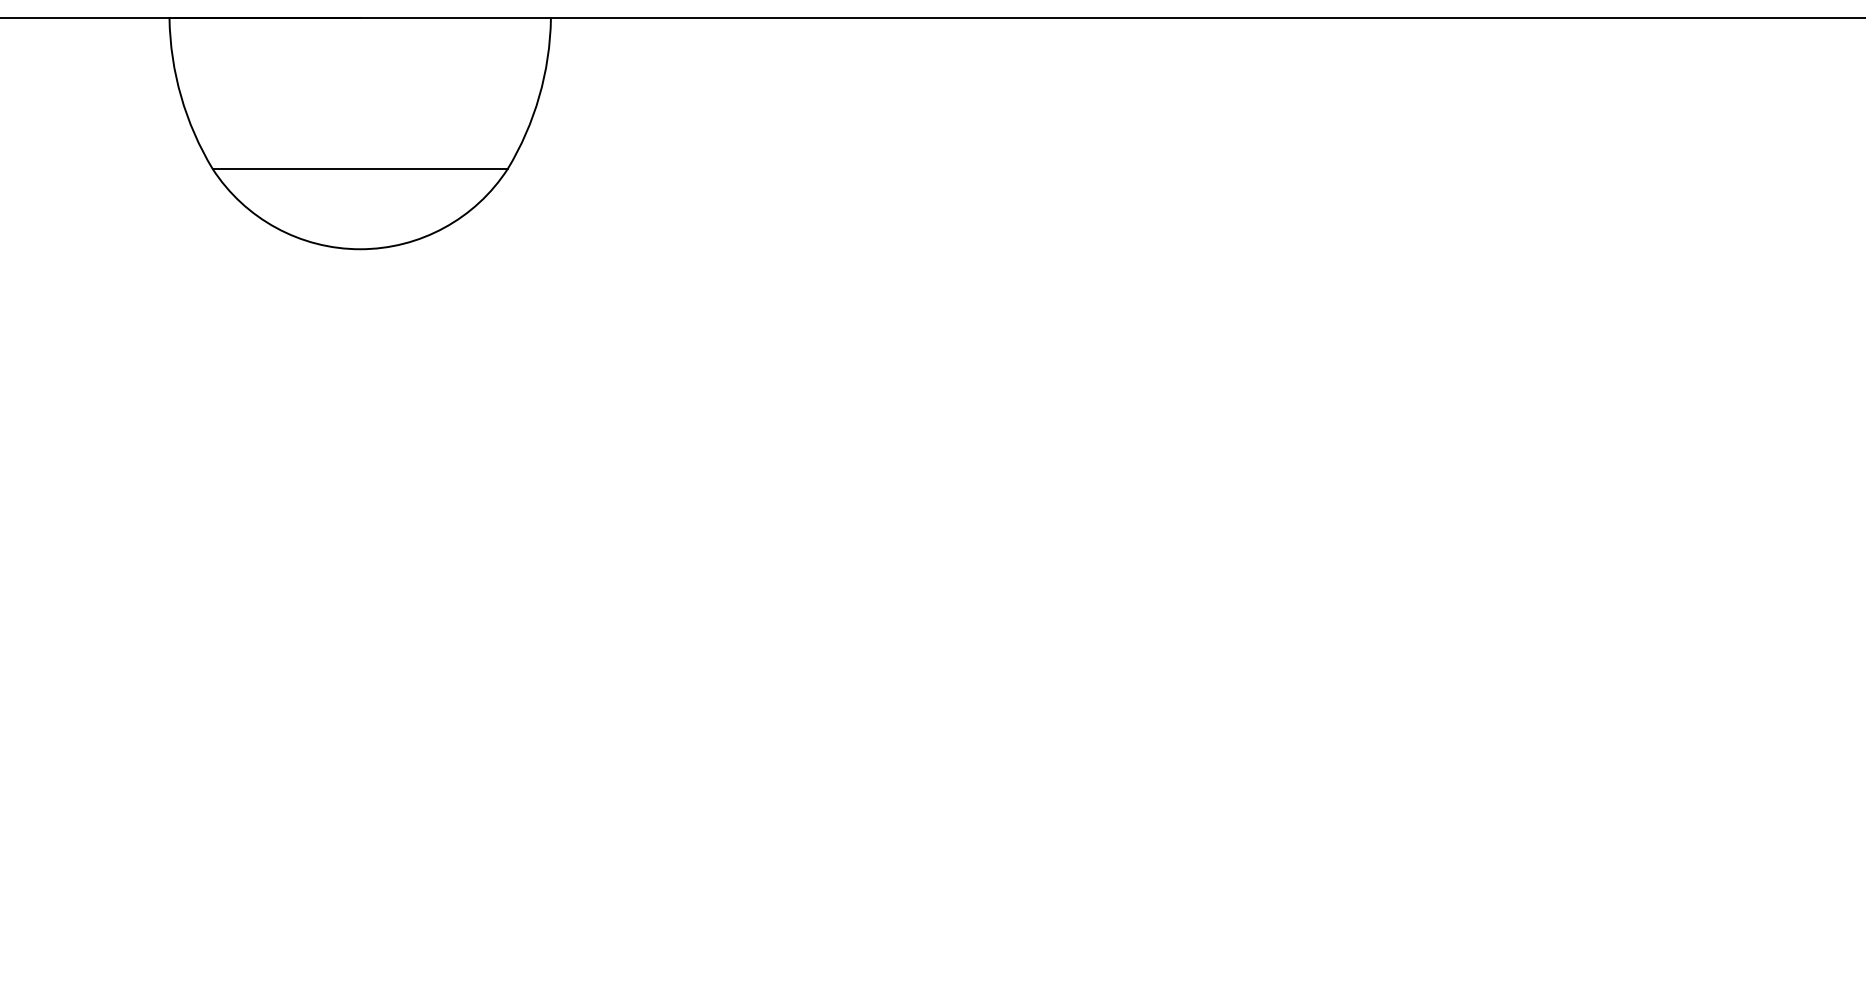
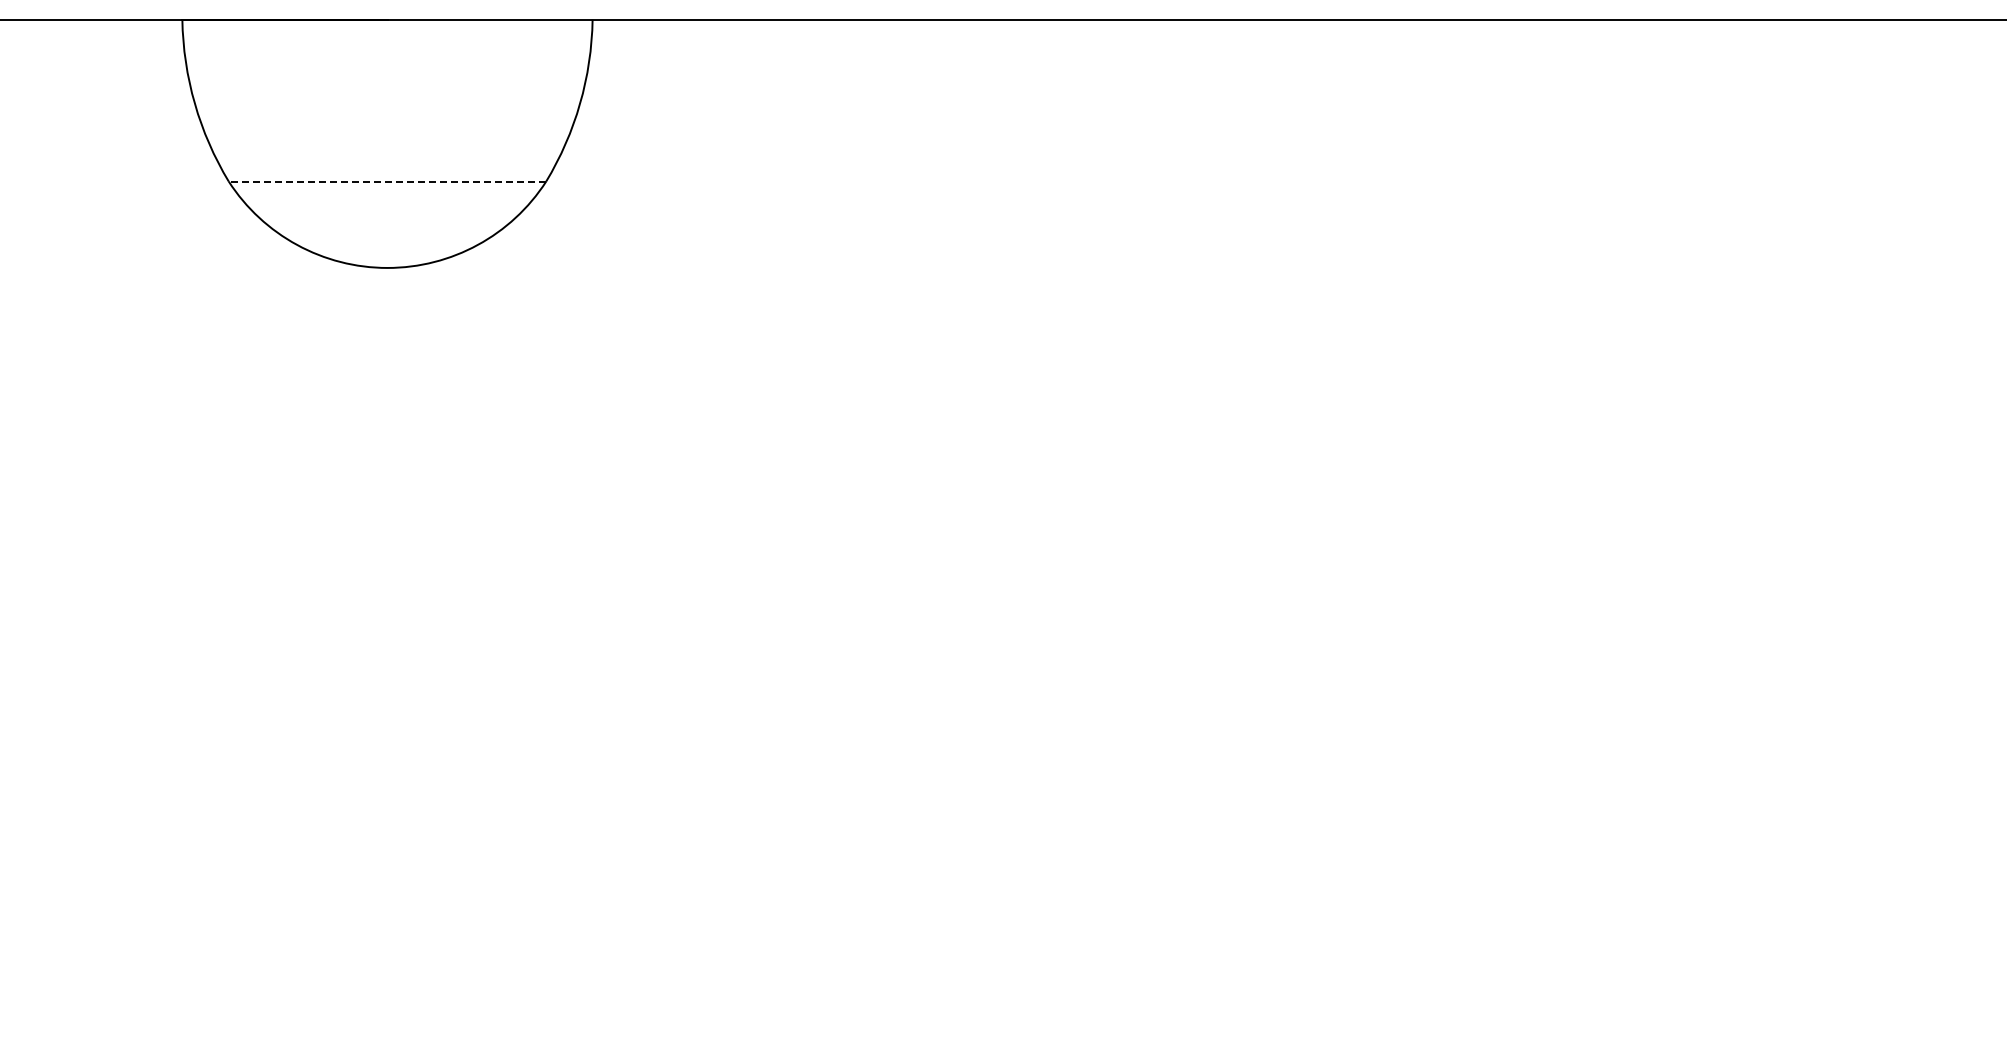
line: (360, 168) -> (387, 181), solid -> dashed

